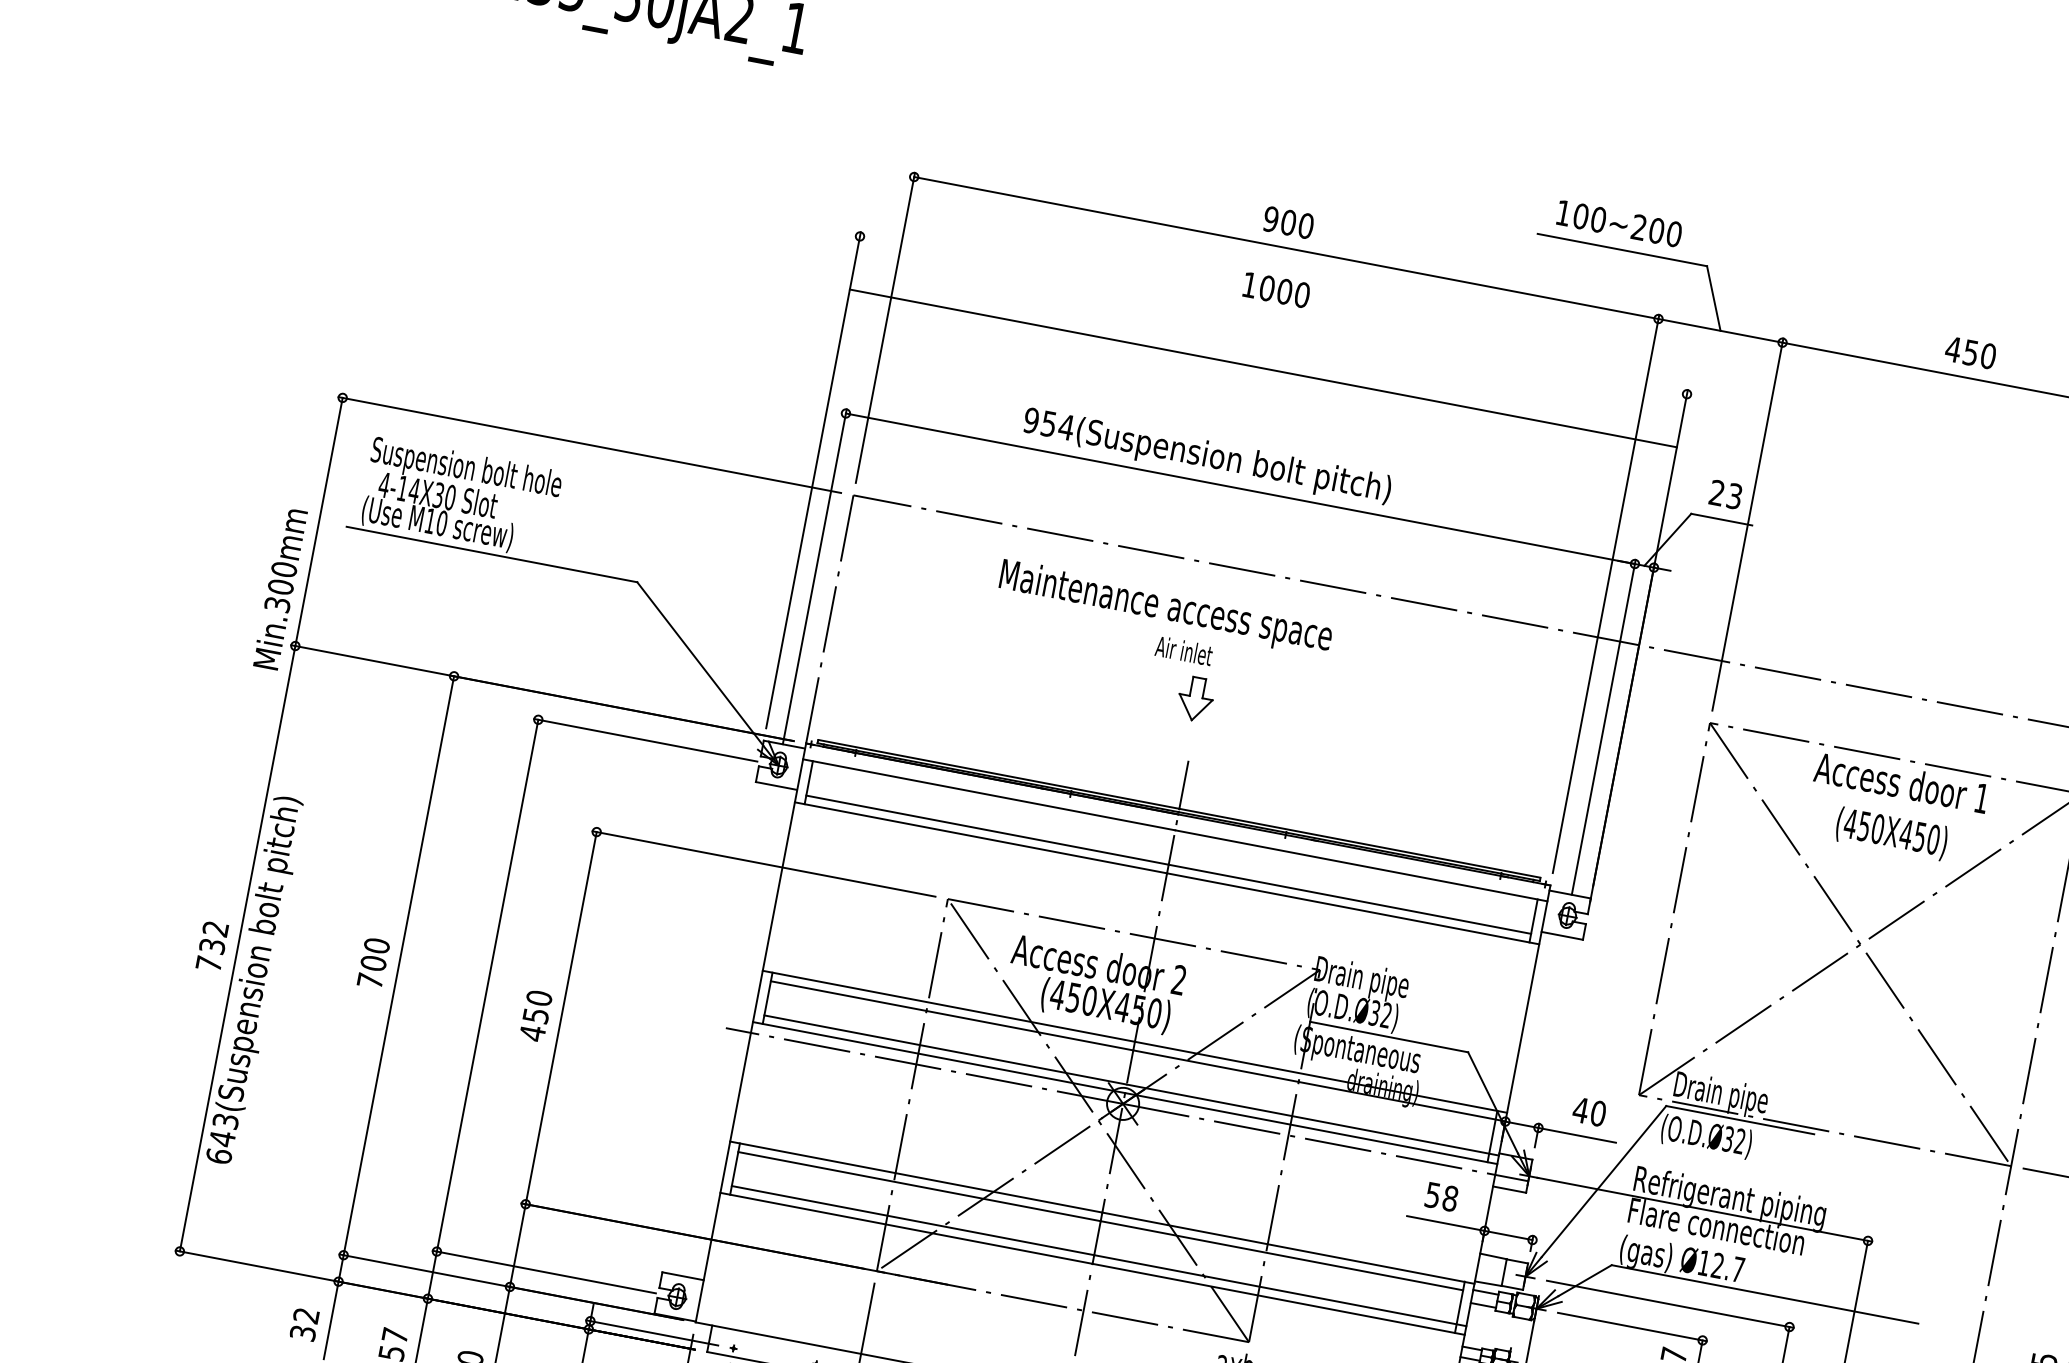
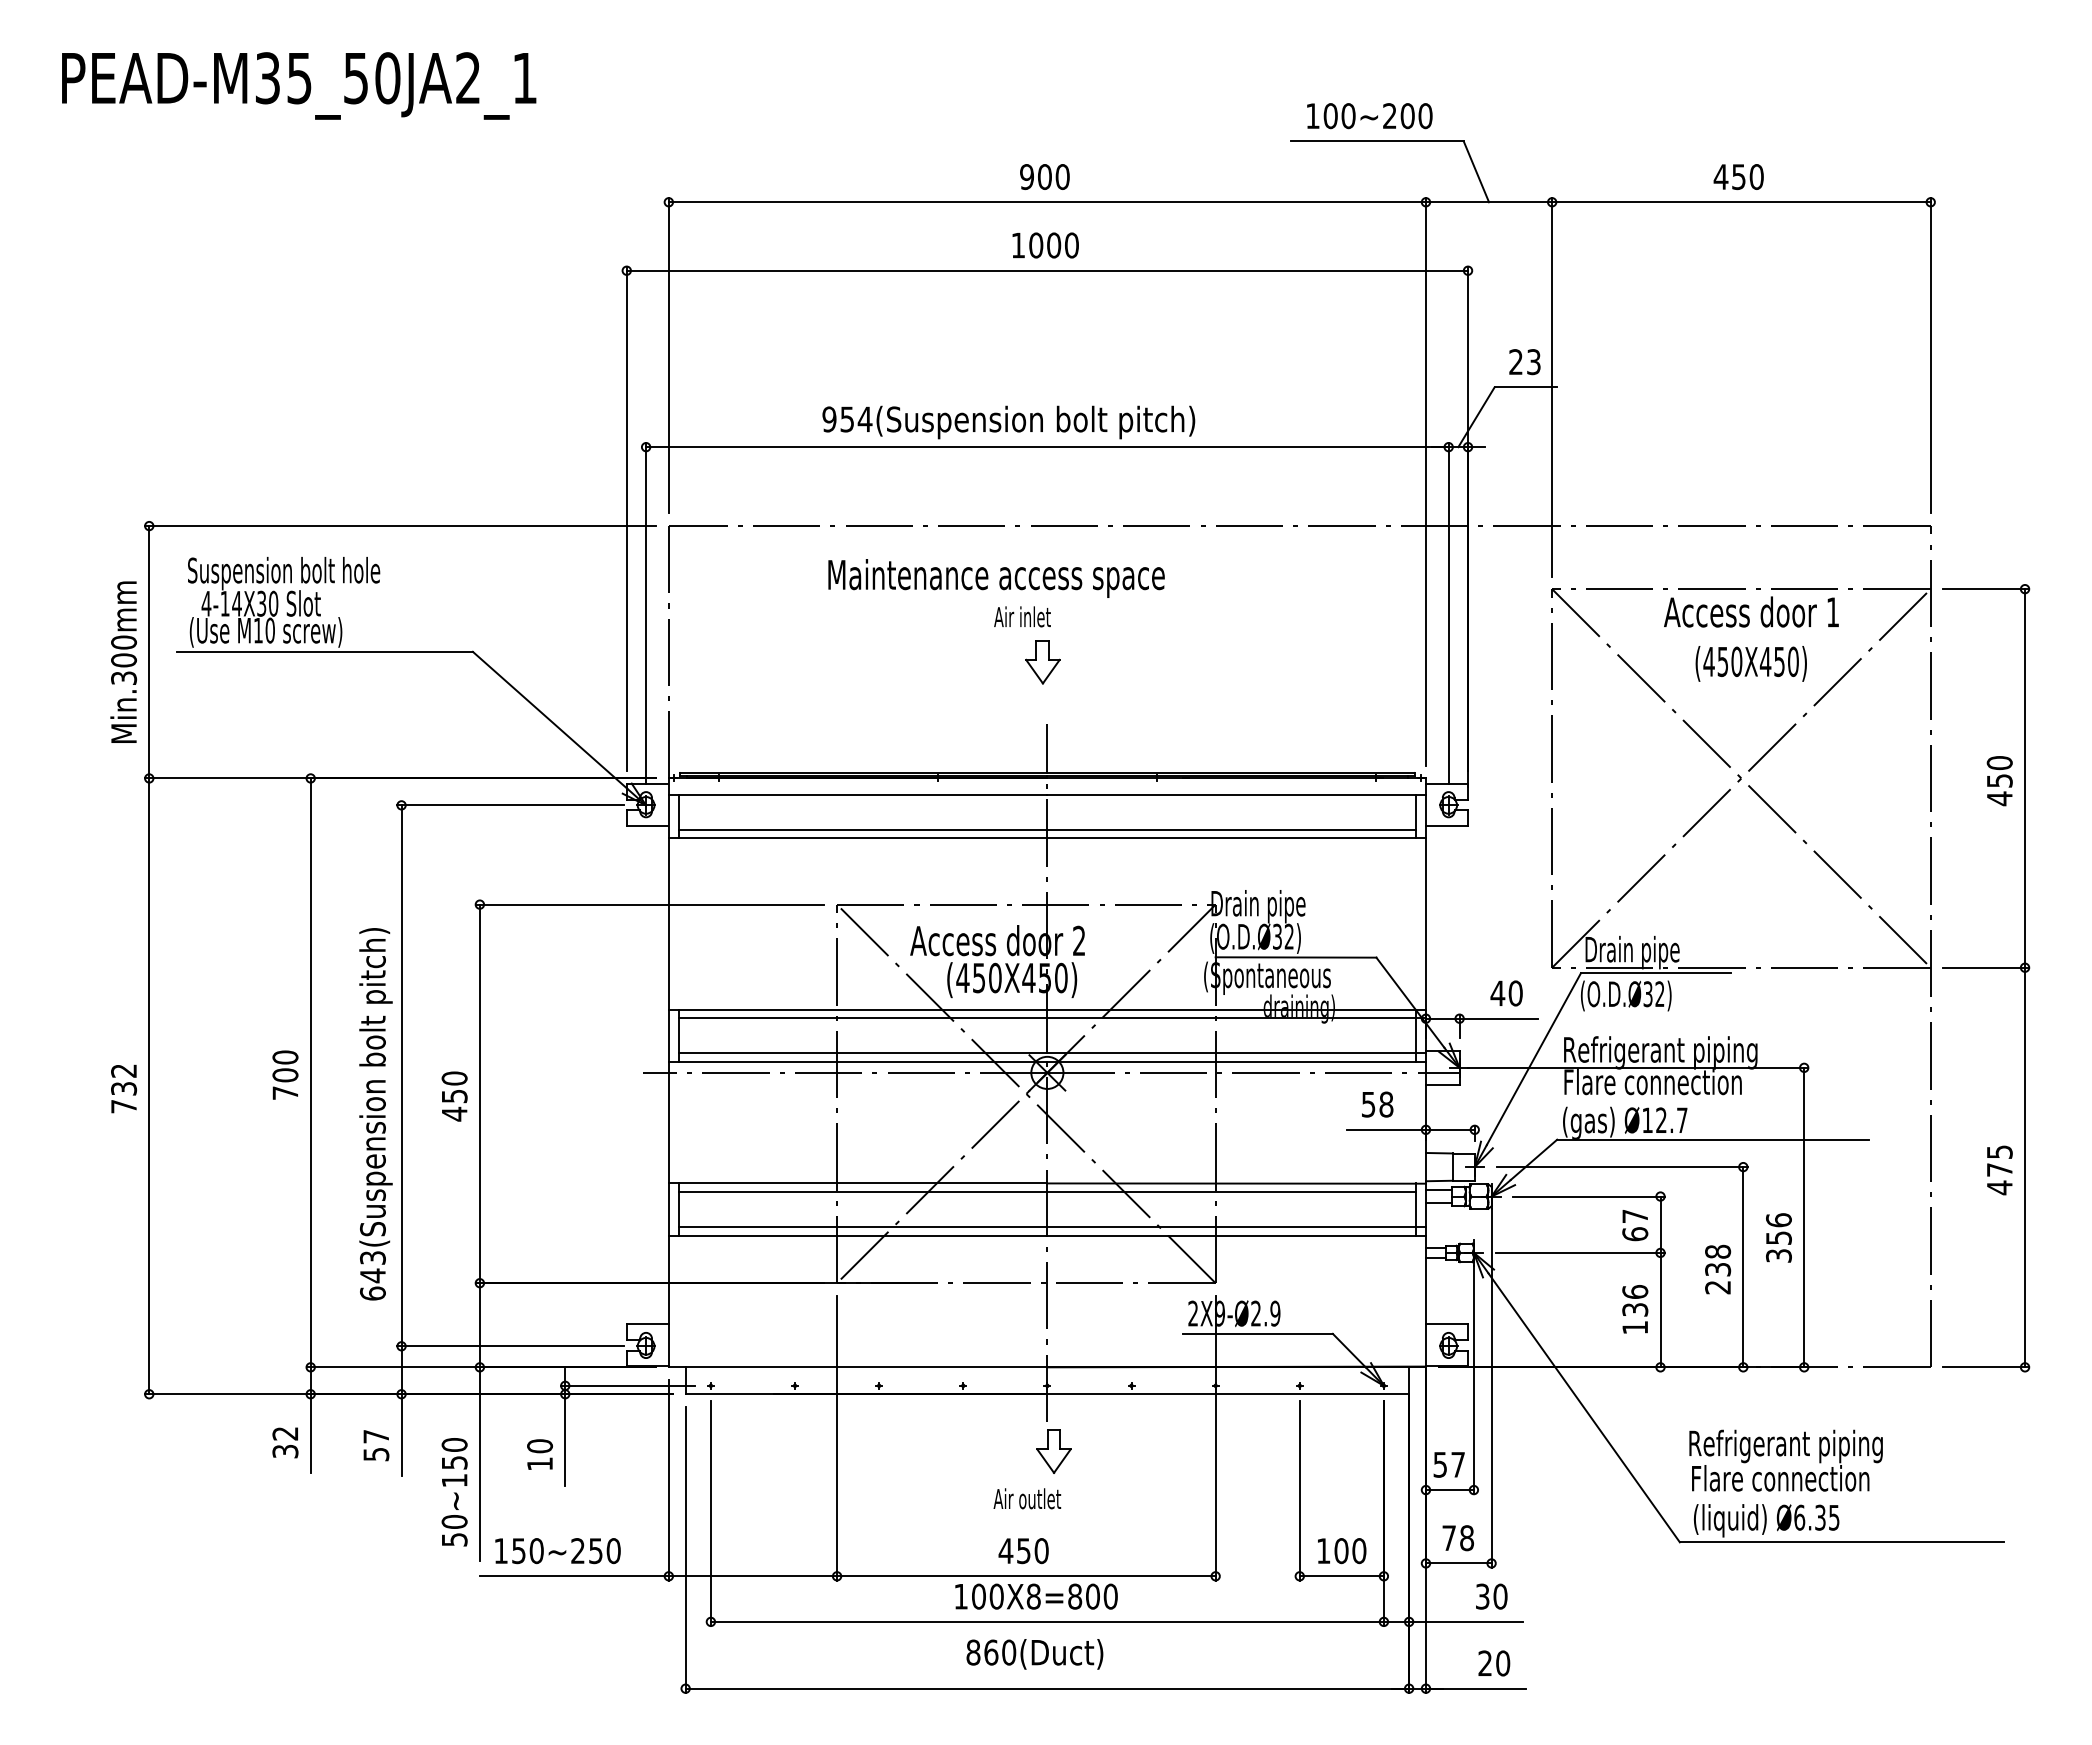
line: (1263, 368) -> (1047, 270), moved
text: (280, 588) -> (123, 661), moved
text: (255, 980) -> (375, 1114), moved

